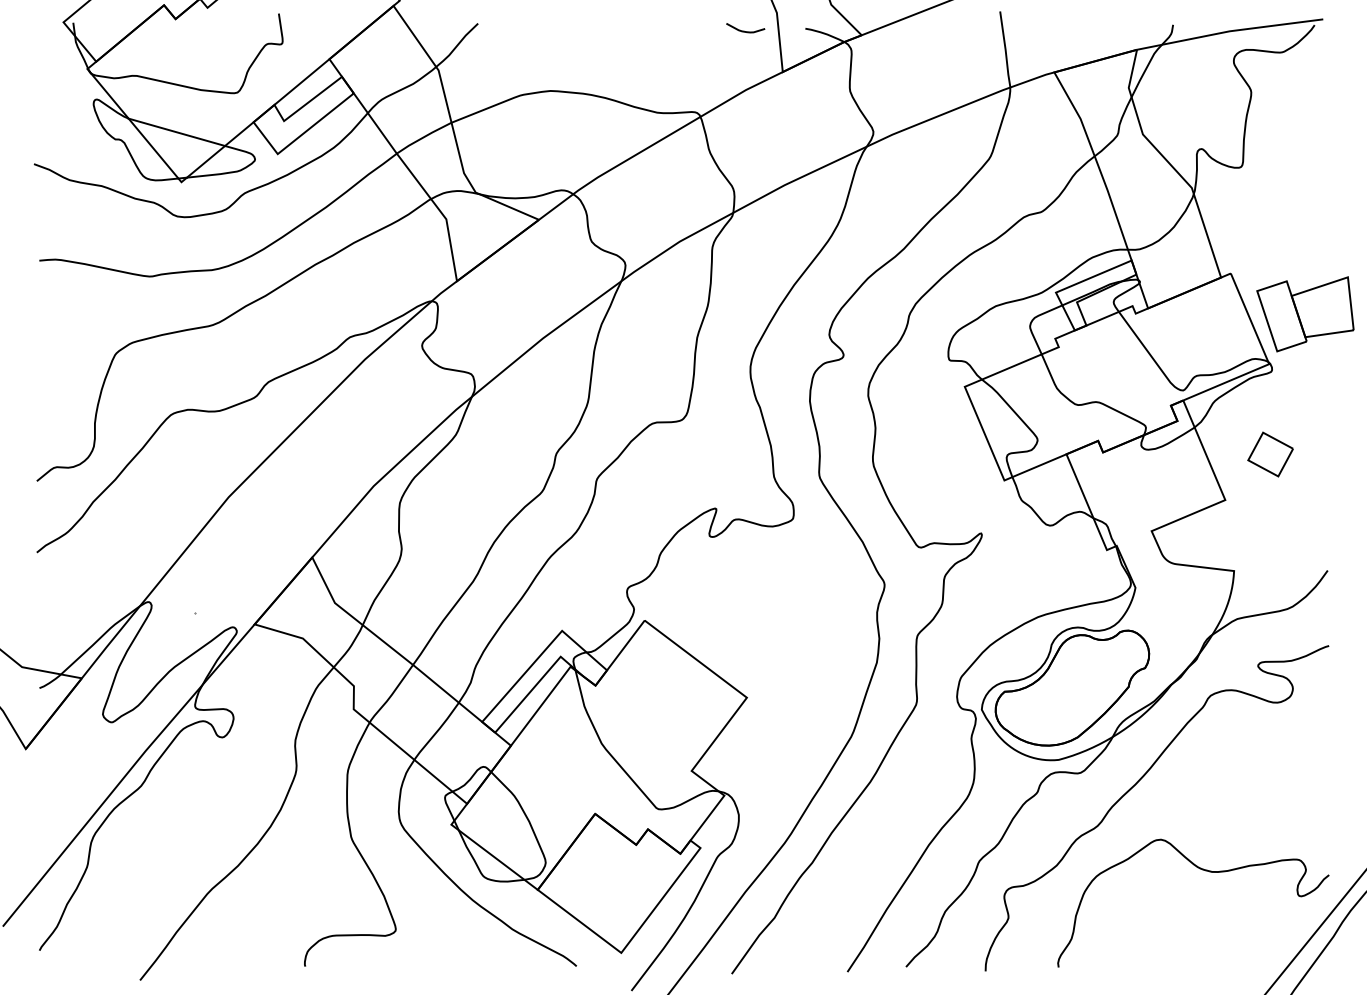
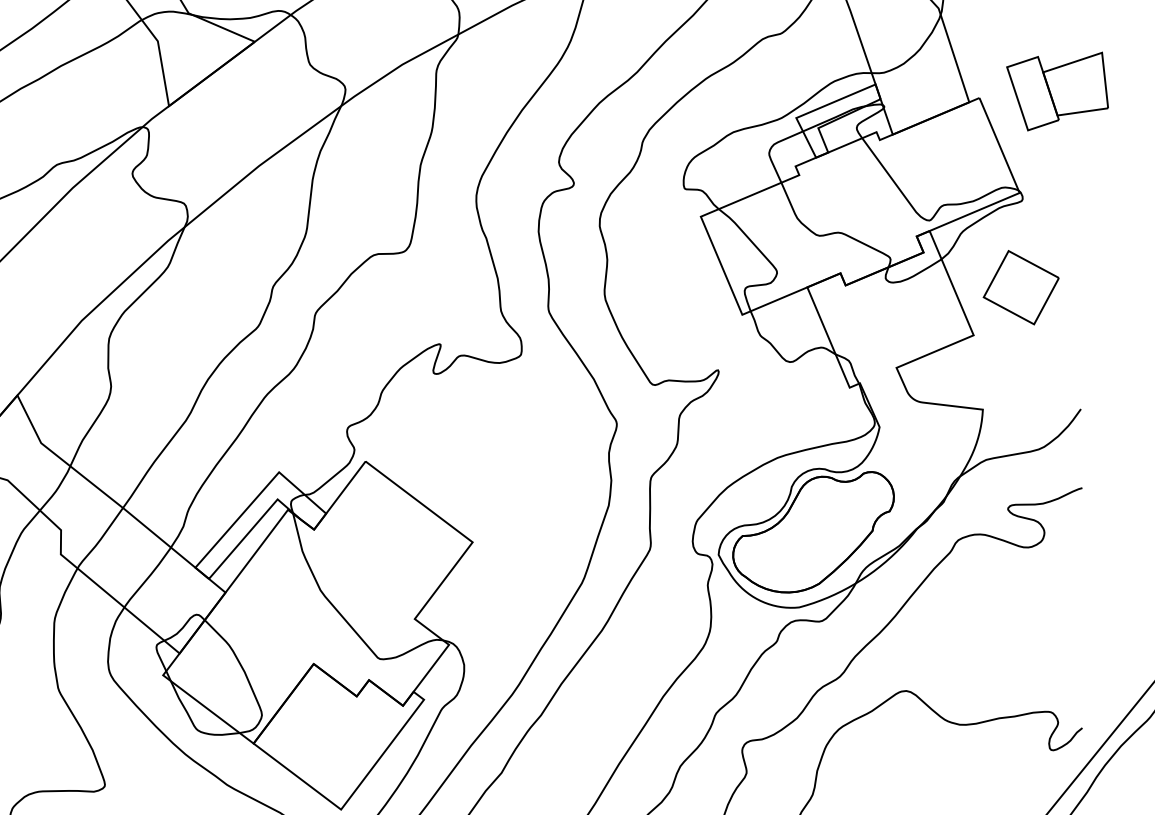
part: (1305, 314) -> (1057, 91), moved
part: (1270, 454) -> (1021, 287), size x1.6

